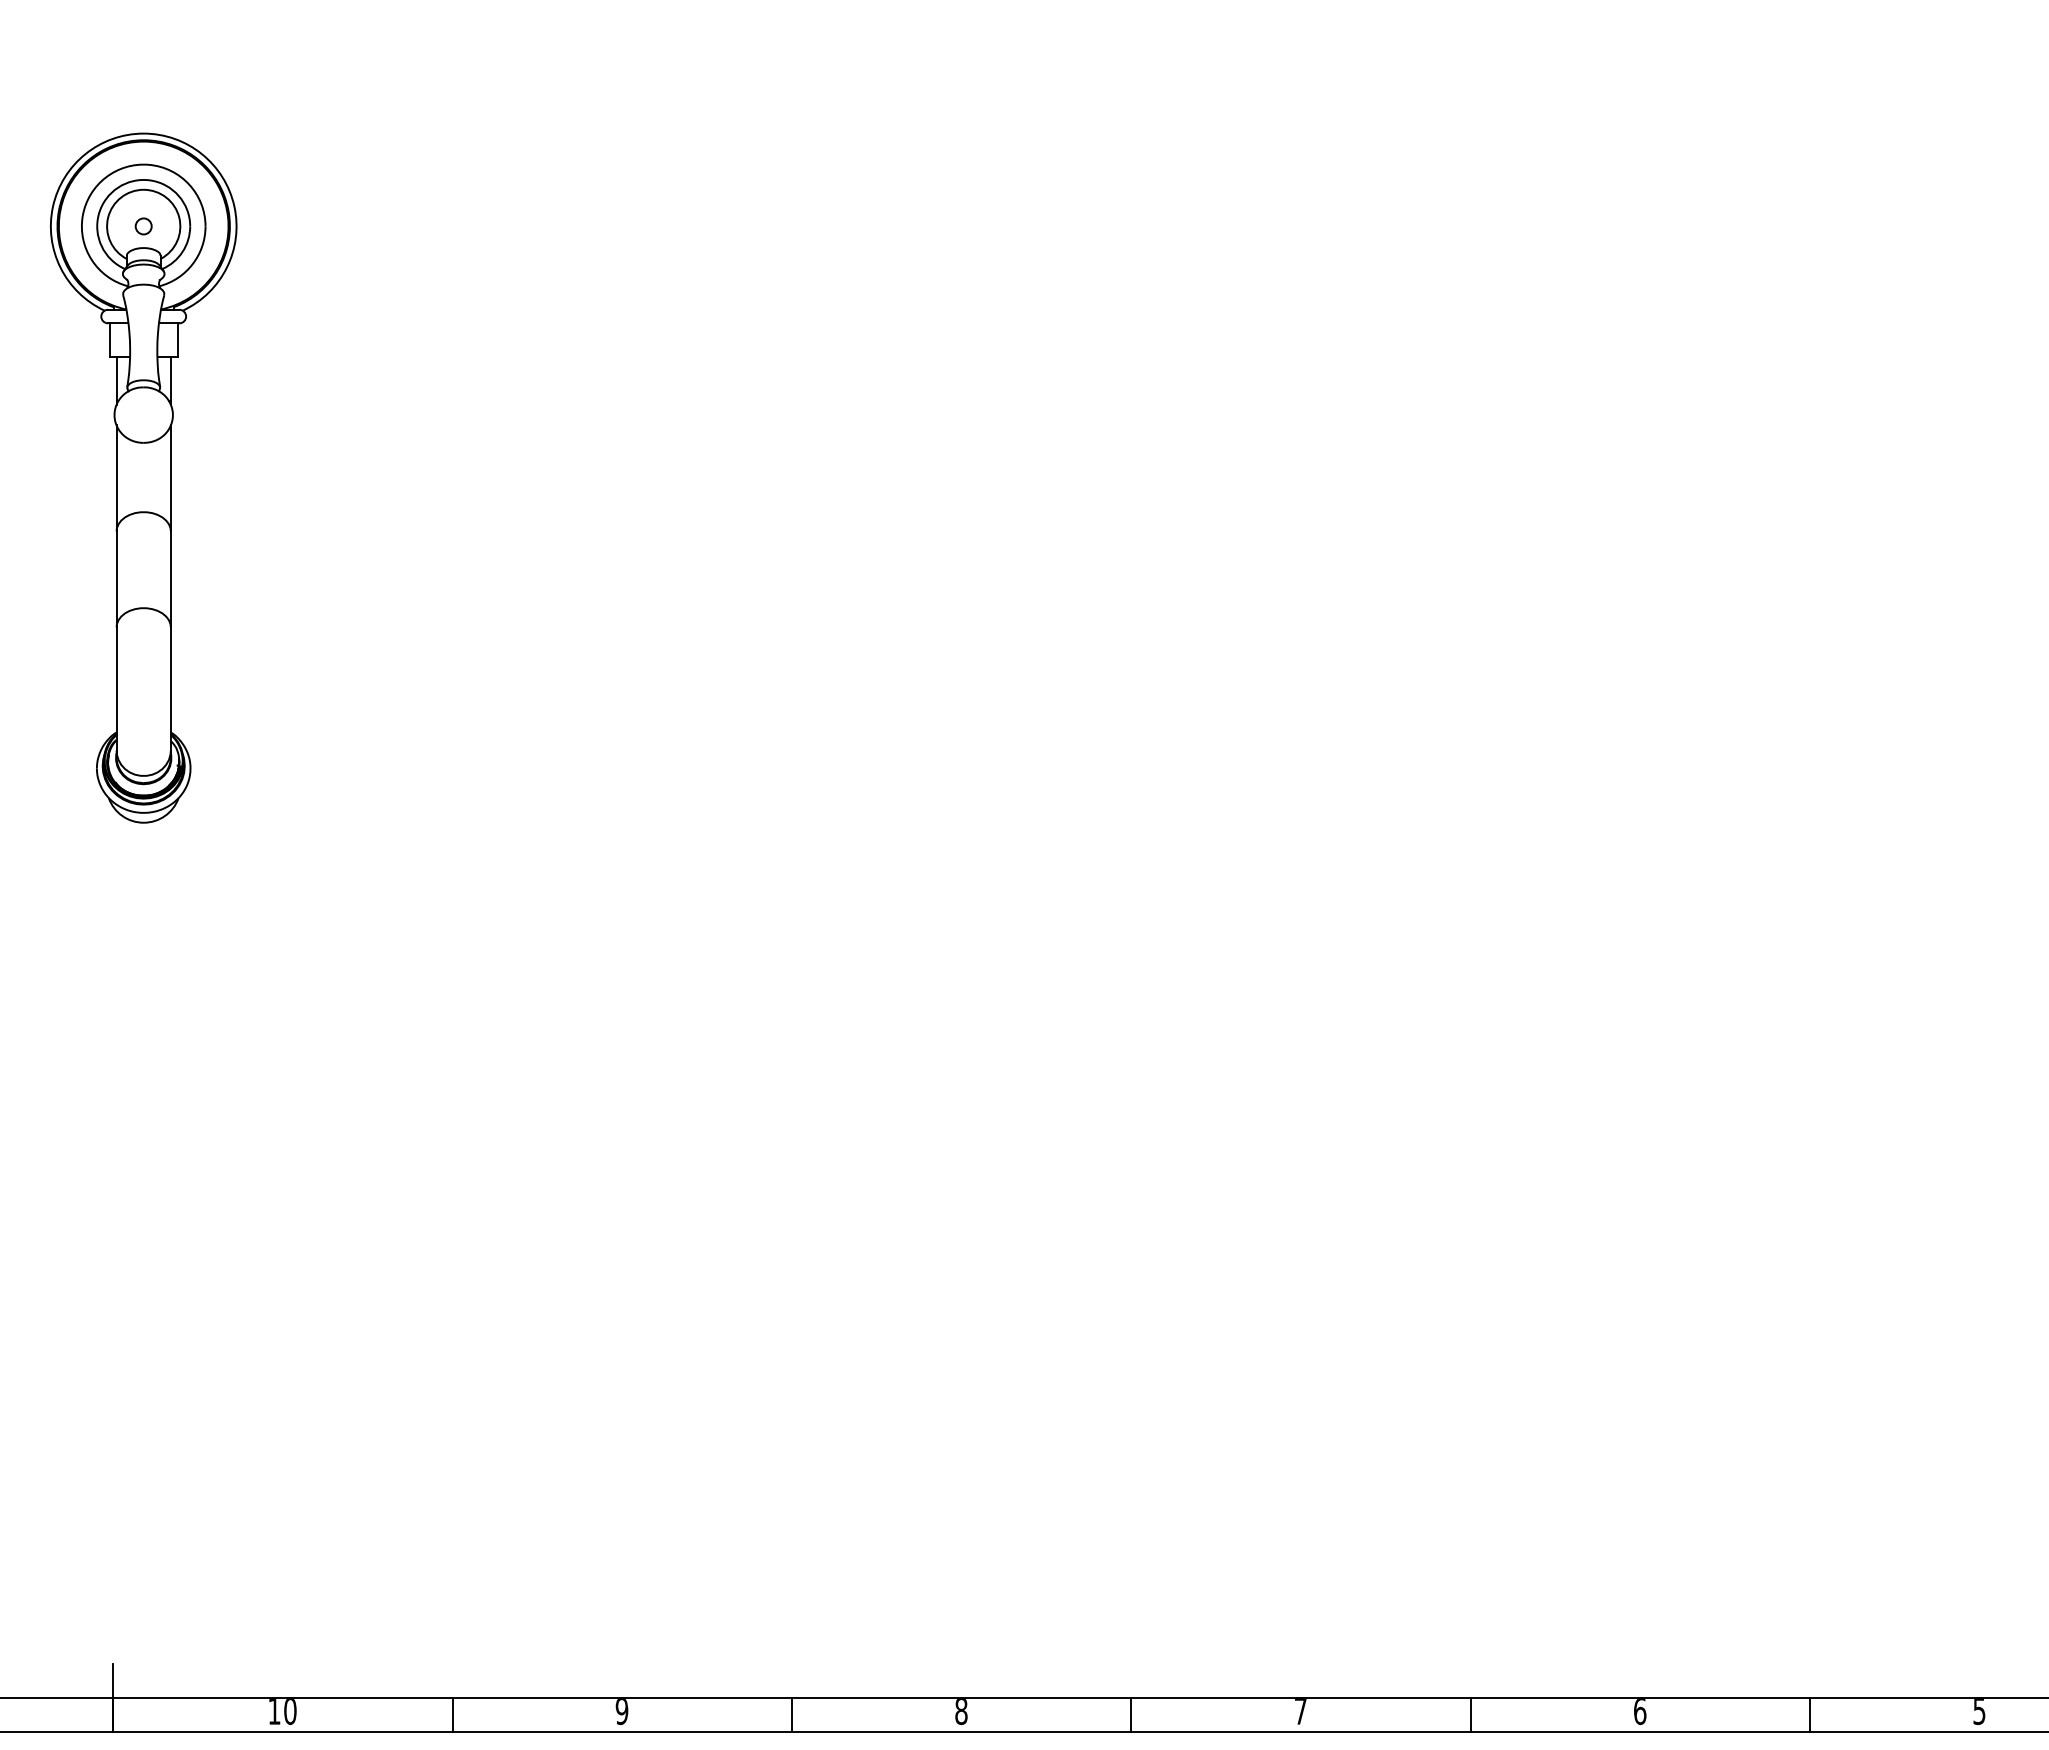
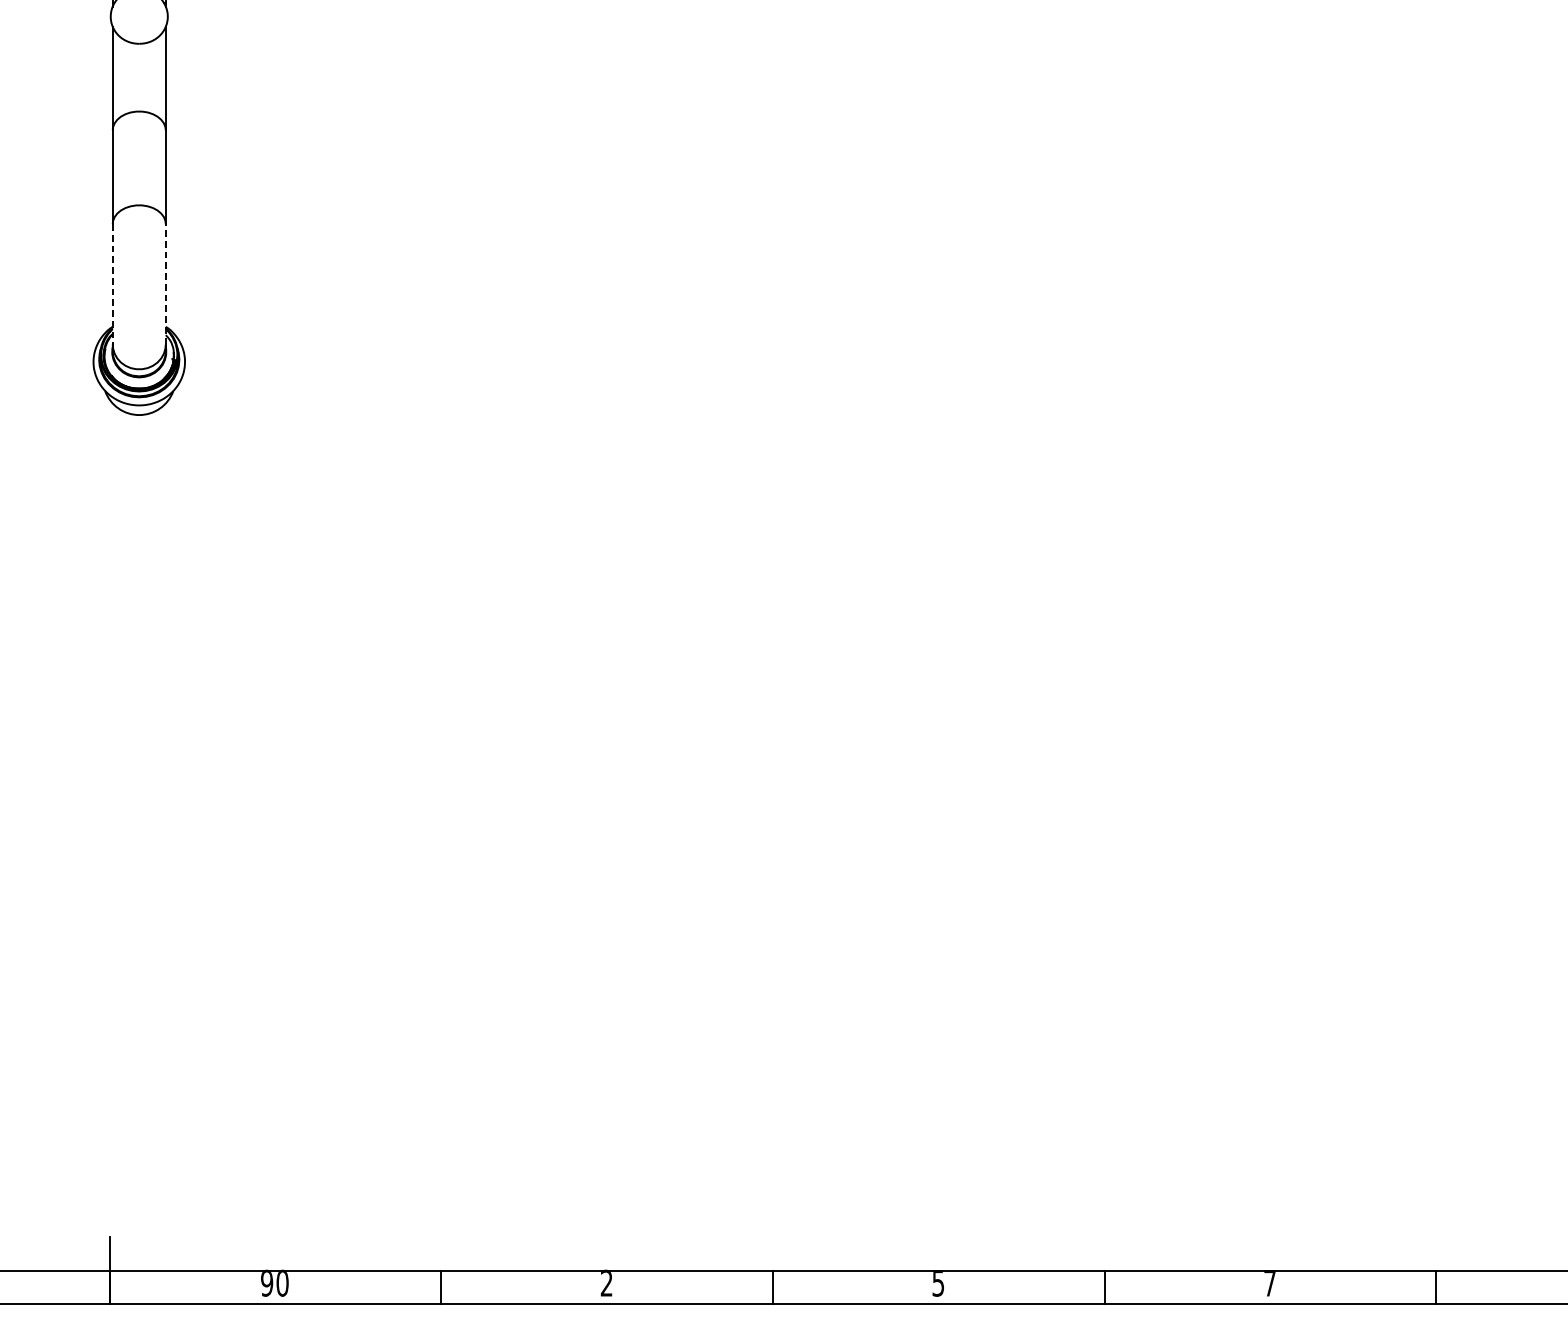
line: (116, 688) -> (112, 283), solid -> dashed
line: (170, 688) -> (165, 283), solid -> dashed
text: (961, 1711) -> (938, 1283), 8 -> 5
text: (274, 1712) -> (267, 1284), 10 -> 90
text: (621, 1712) -> (606, 1284), 9 -> 2

